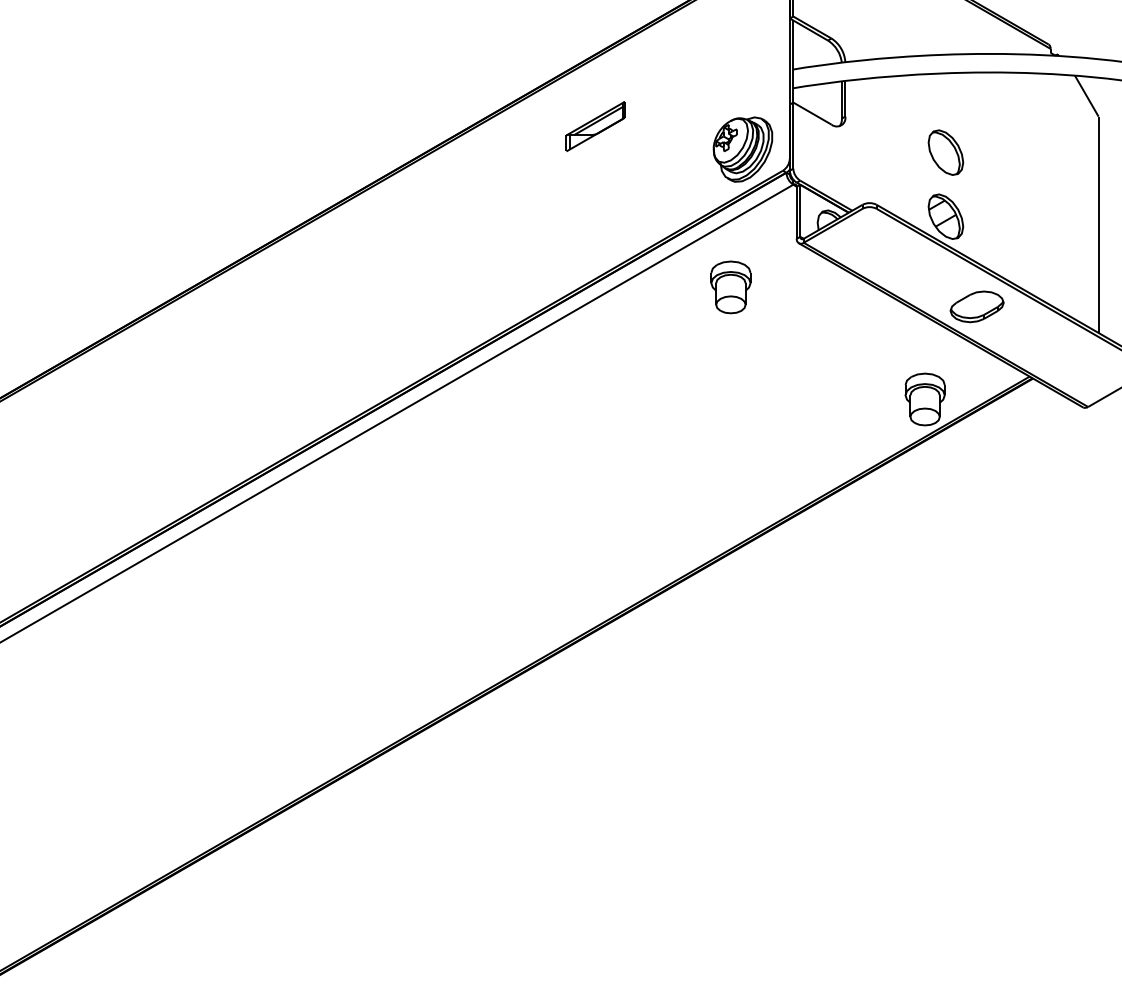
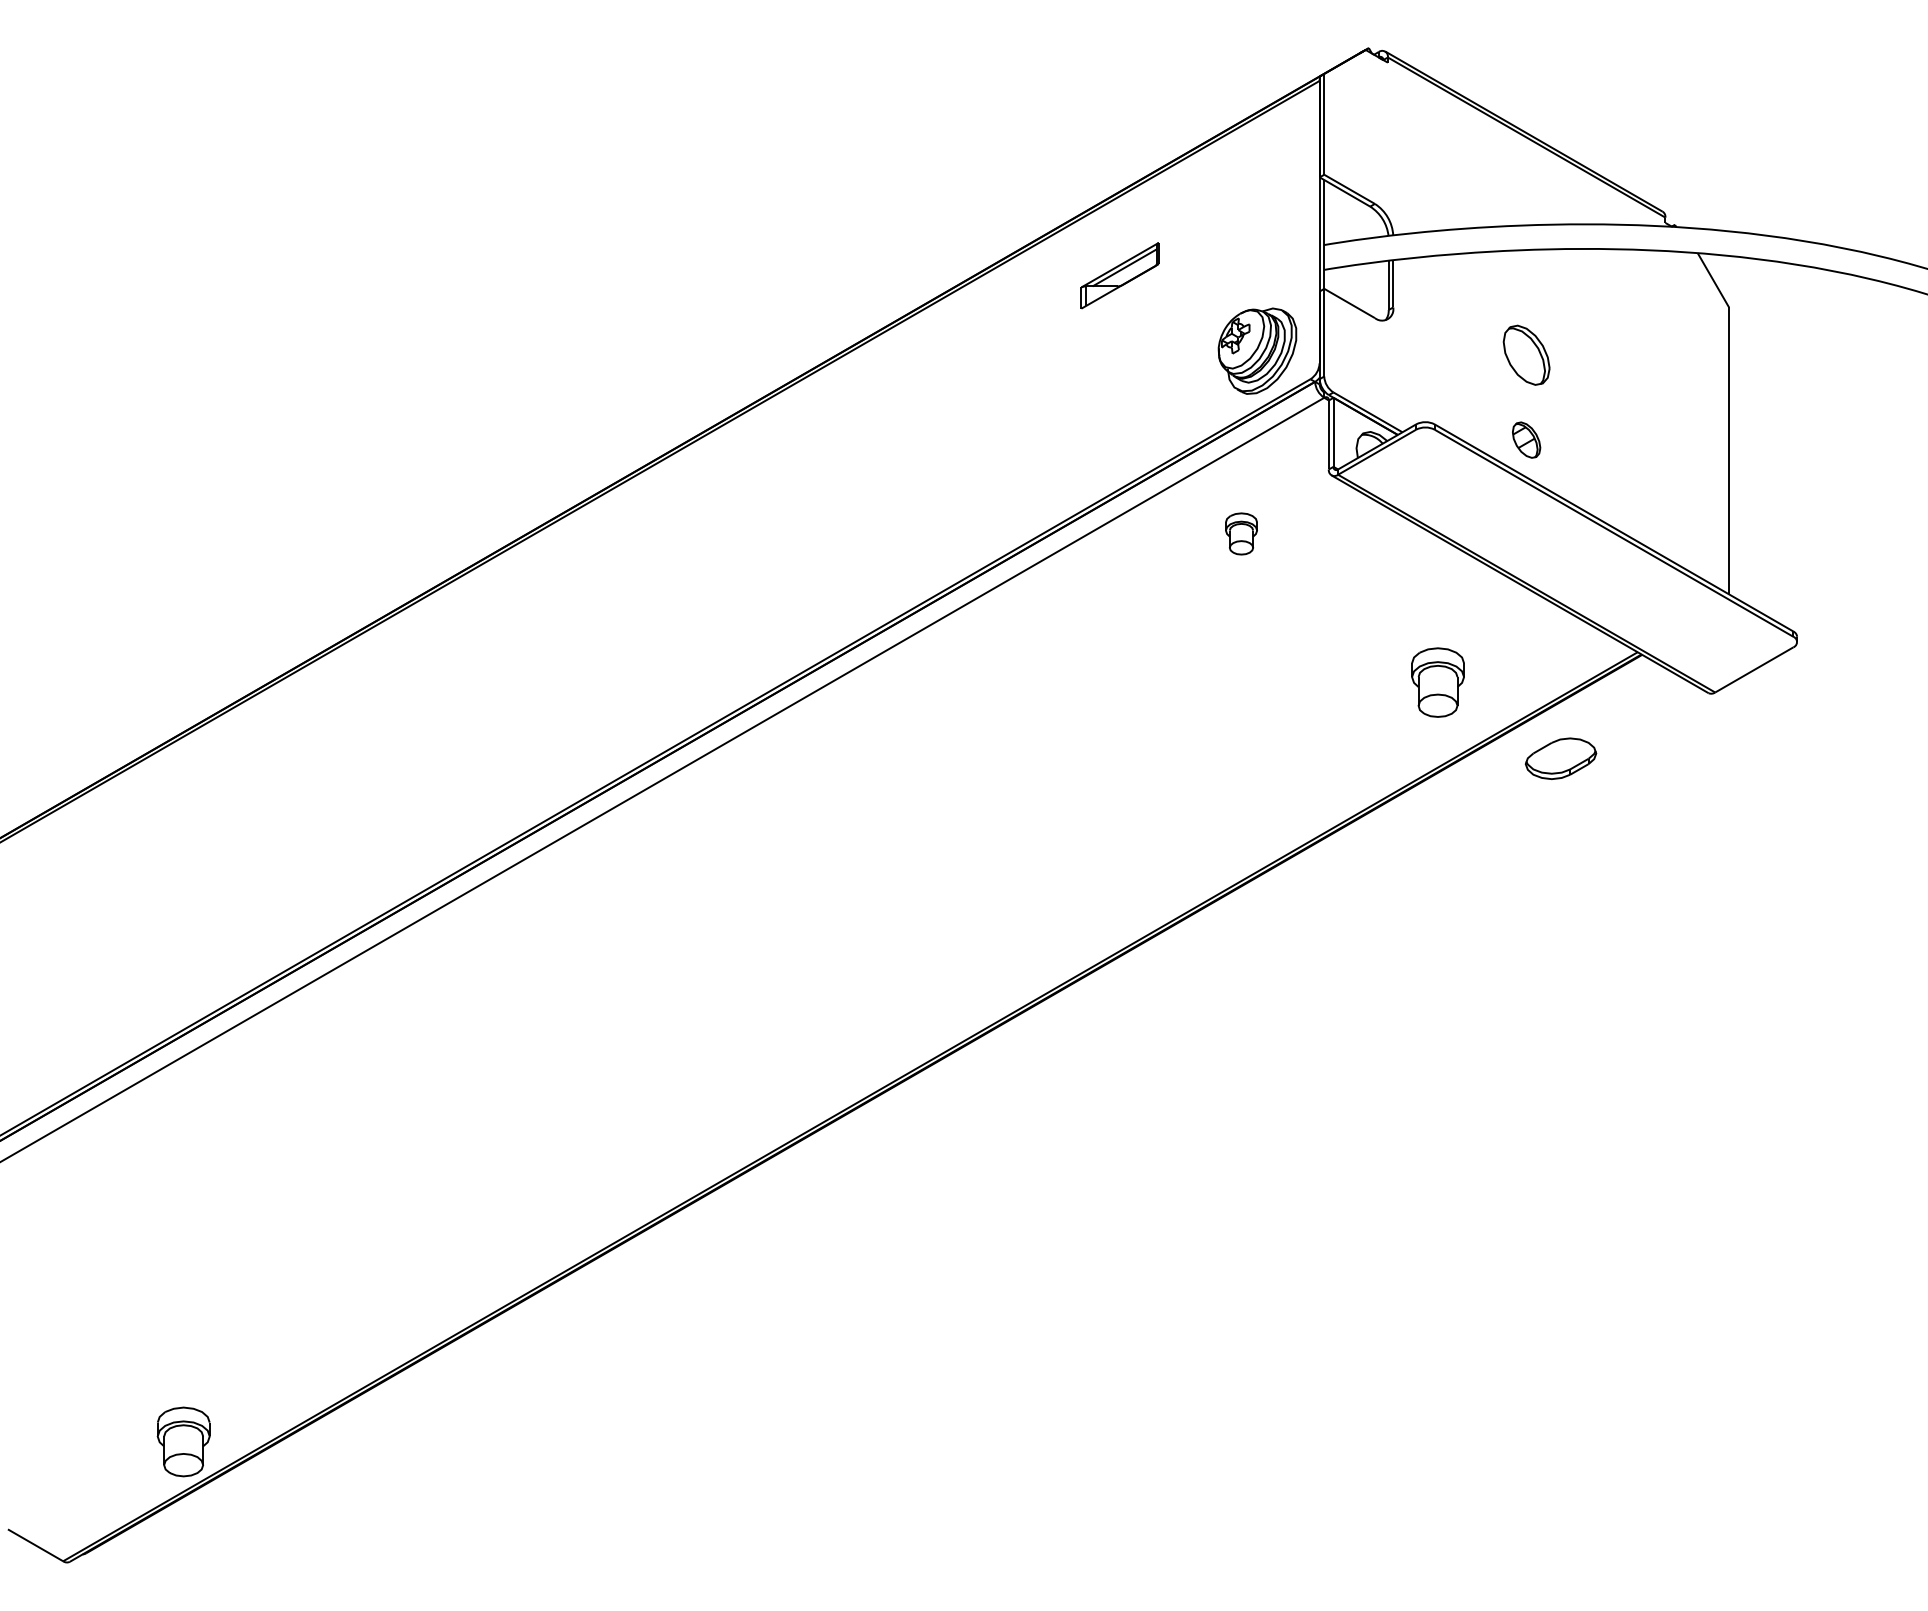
part: (595, 126) -> (1119, 275), moved
part: (945, 216) -> (1526, 439), size x0.6
part: (730, 287) -> (1241, 533), size x0.6
part: (976, 306) -> (1560, 758), moved
part: (924, 399) -> (1437, 682), moved

